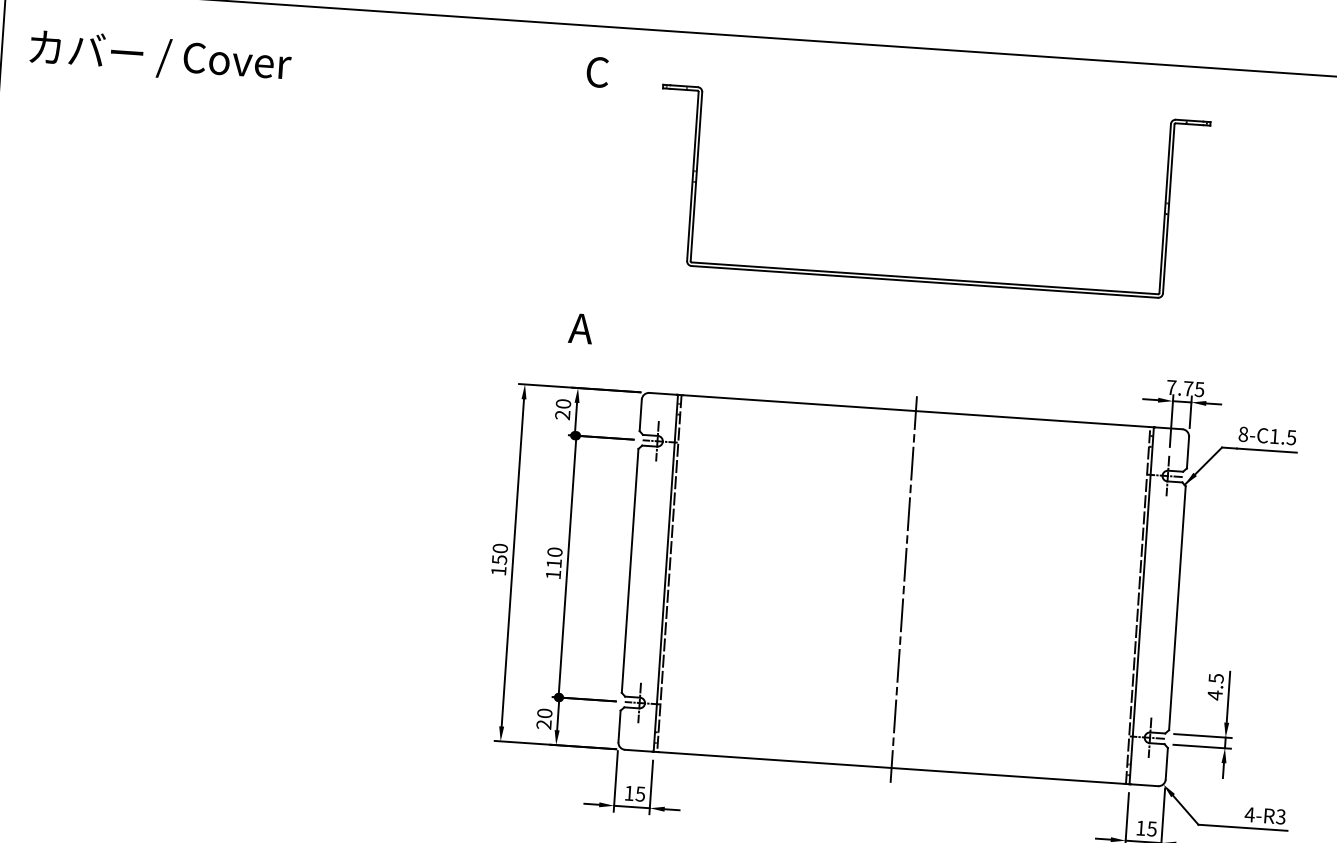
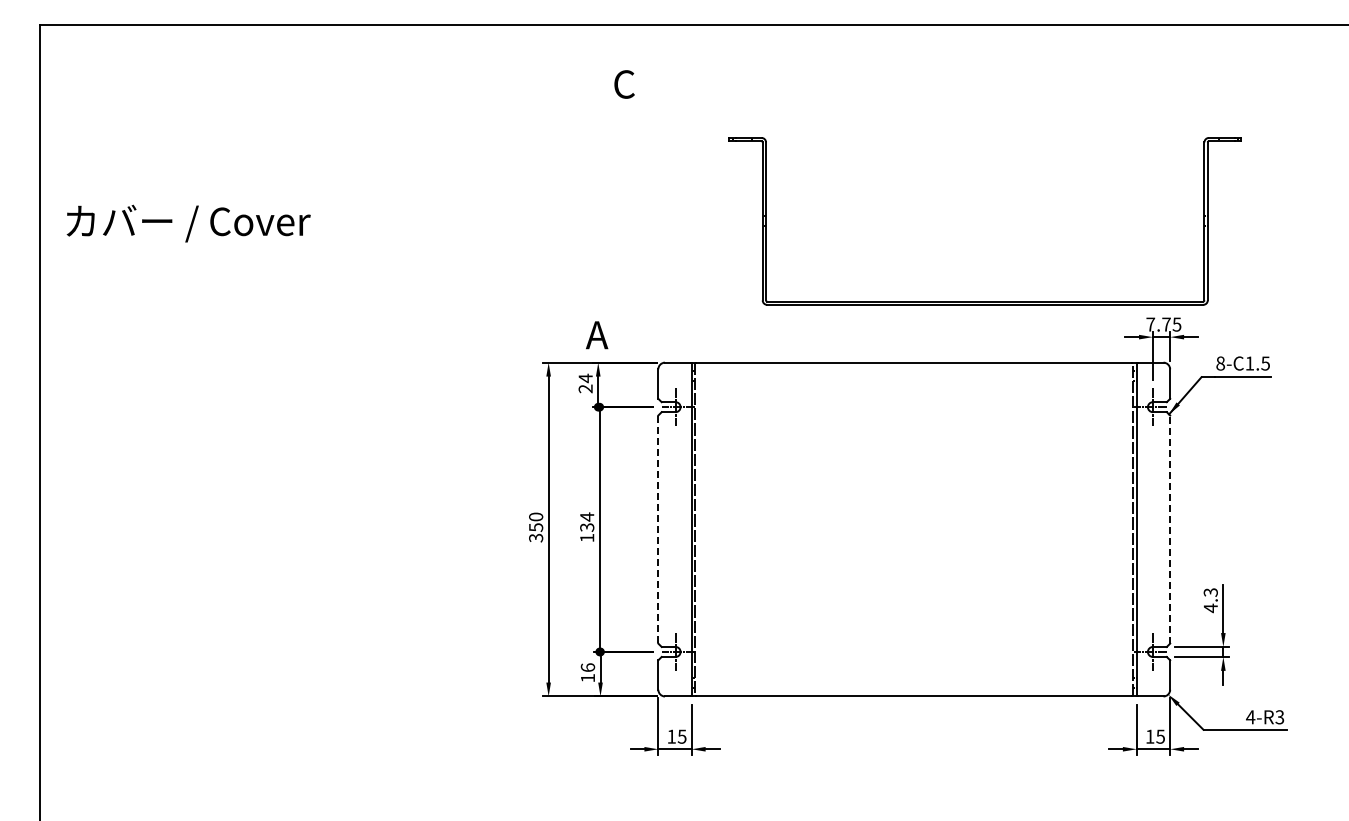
text: (160, 57) -> (188, 223), moved
text: (597, 72) -> (624, 84), moved
part: (924, 278) -> (984, 301), moved
text: (581, 329) -> (597, 335), moved
text: (563, 404) -> (585, 378), 20 -> 24
text: (554, 557) -> (587, 521), 110 -> 134
text: (499, 570) -> (536, 537), 150 -> 350
line: (630, 571) -> (658, 530), solid -> dashed
line: (904, 589) -> (914, 529), removed
line: (1177, 608) -> (1170, 529), solid -> dashed
text: (1215, 678) -> (1210, 592), 4.5 -> 4.3
text: (543, 718) -> (587, 672), 20 -> 16

